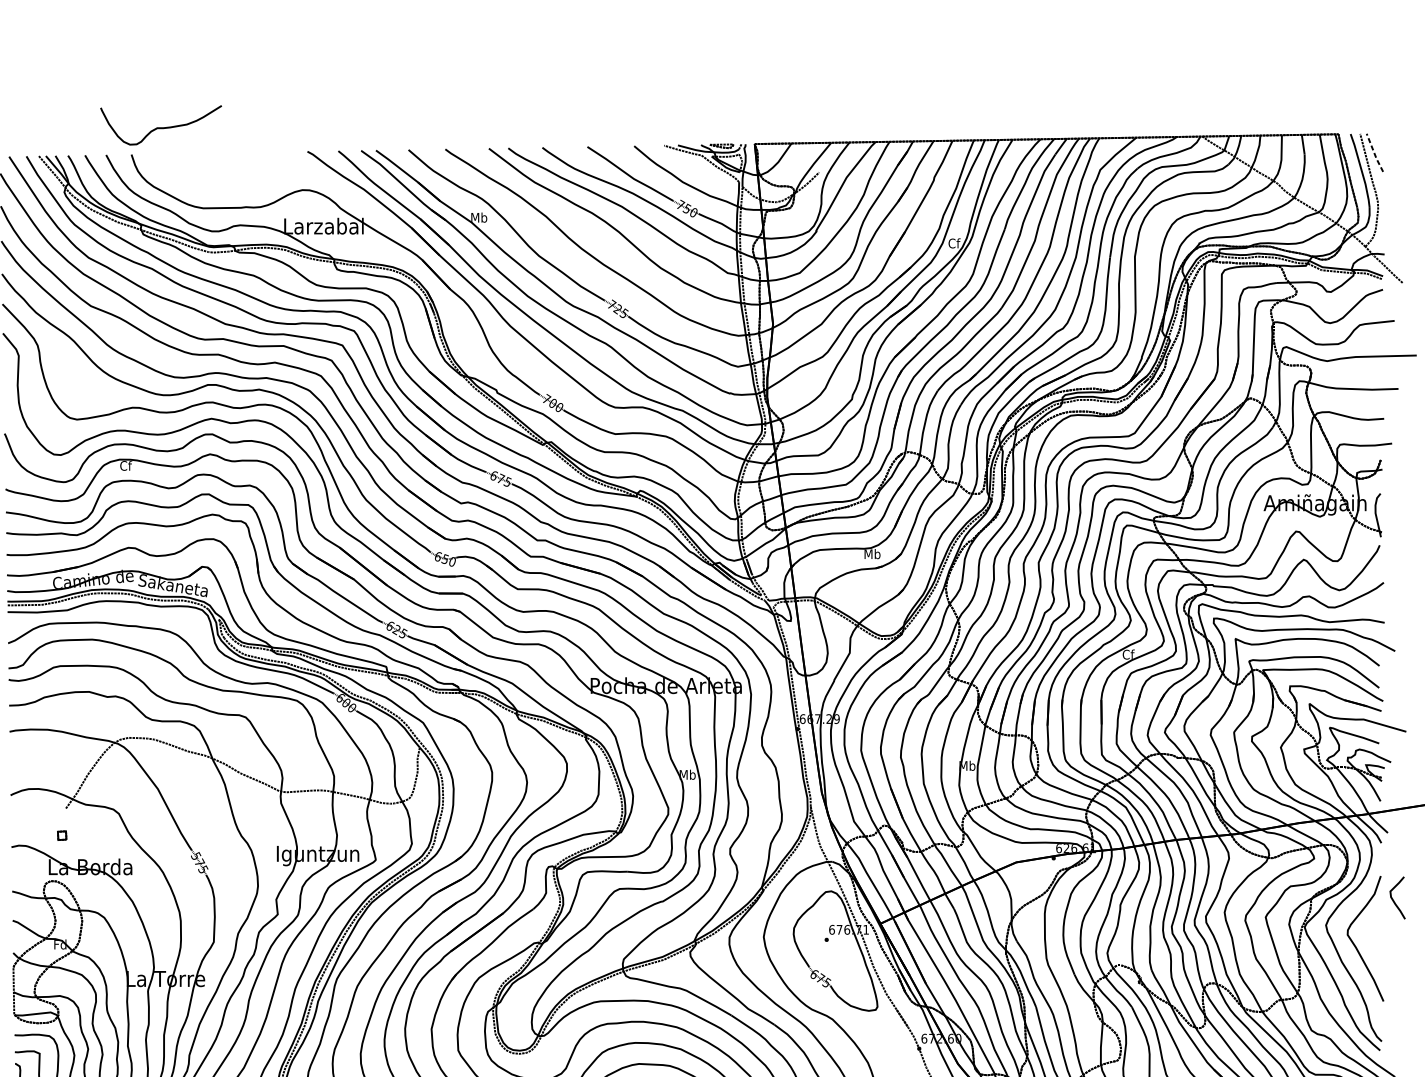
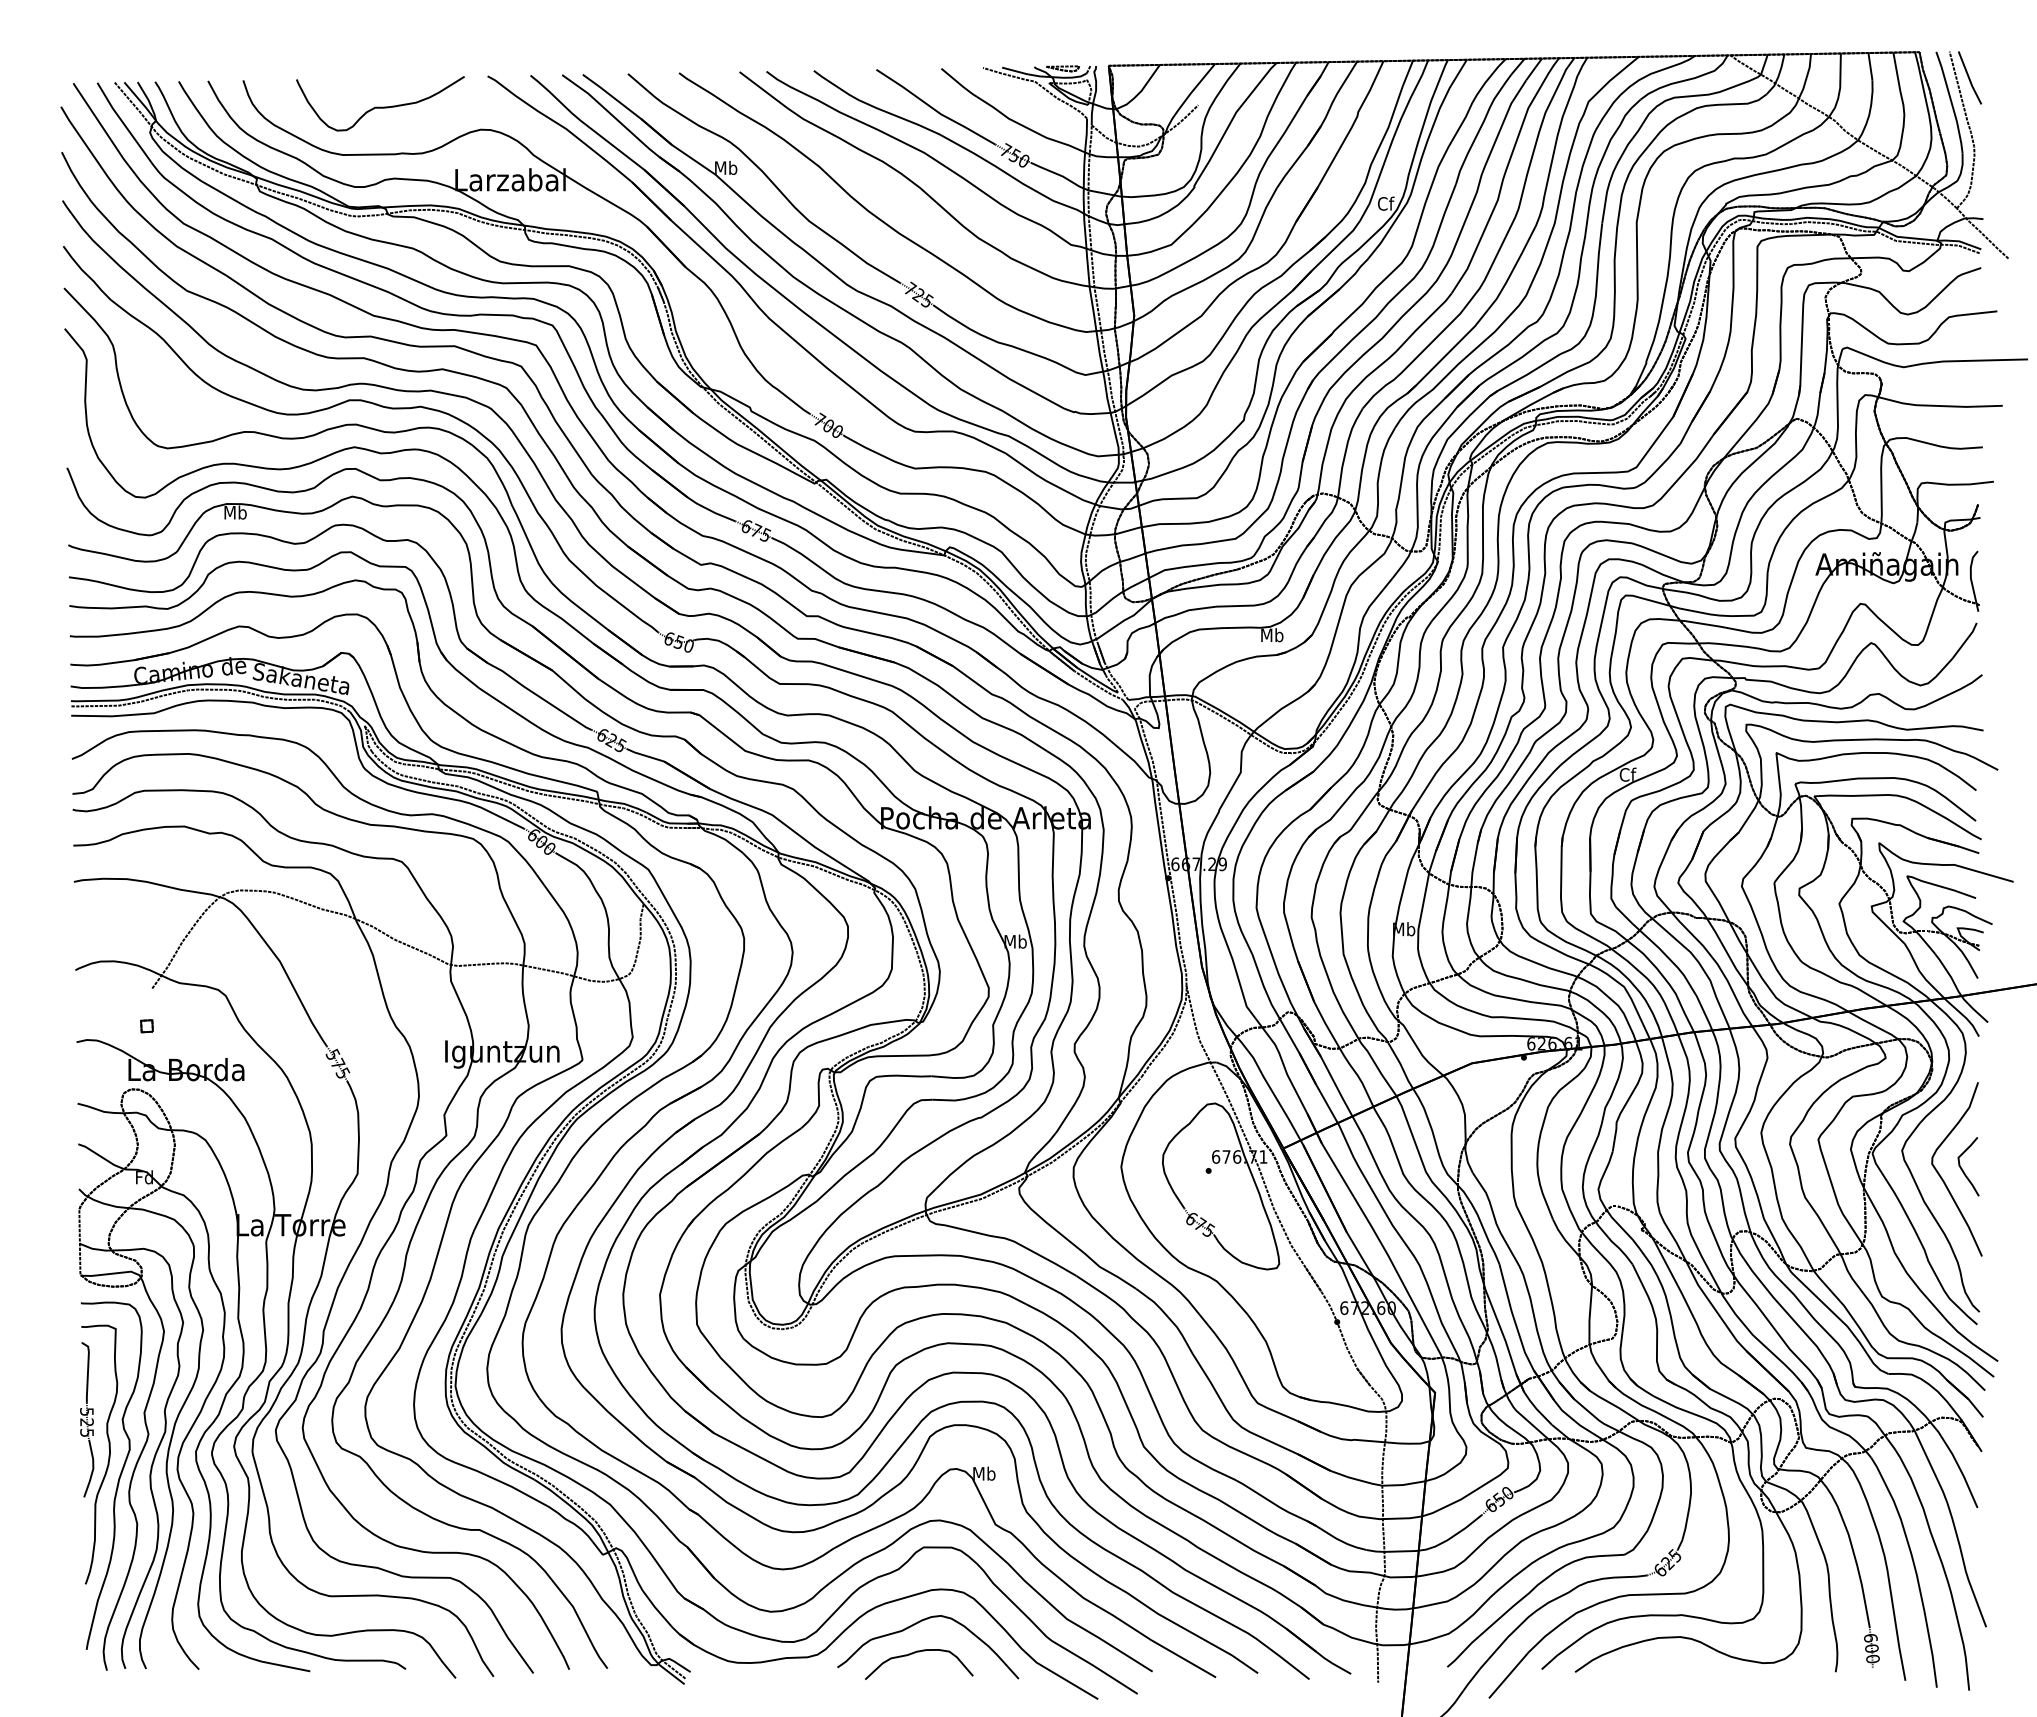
curve: (161, 127) -> (380, 106), moved
line: (1374, 153) -> (1969, 79), dashed -> solid
text: (125, 465) -> (235, 512), Cf -> Mb
curve: (1393, 899) -> (1962, 1168), moved

